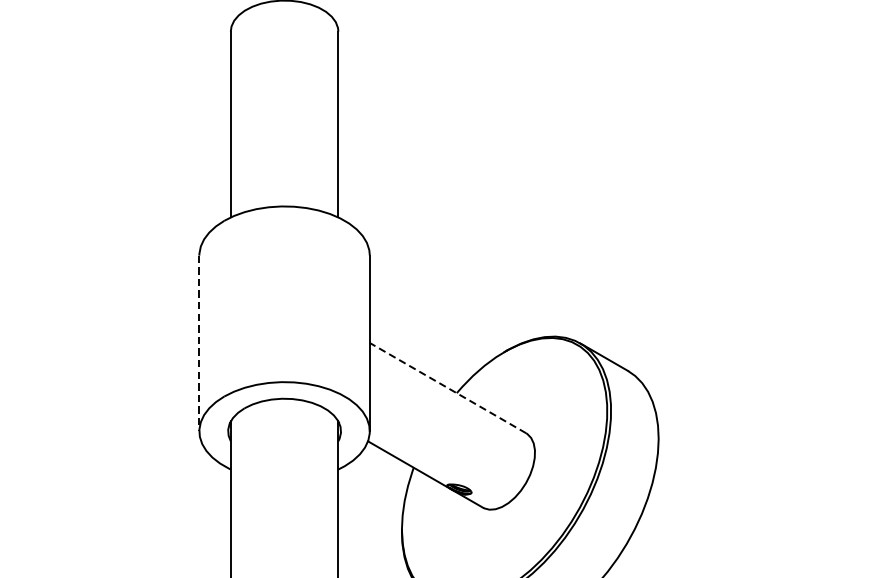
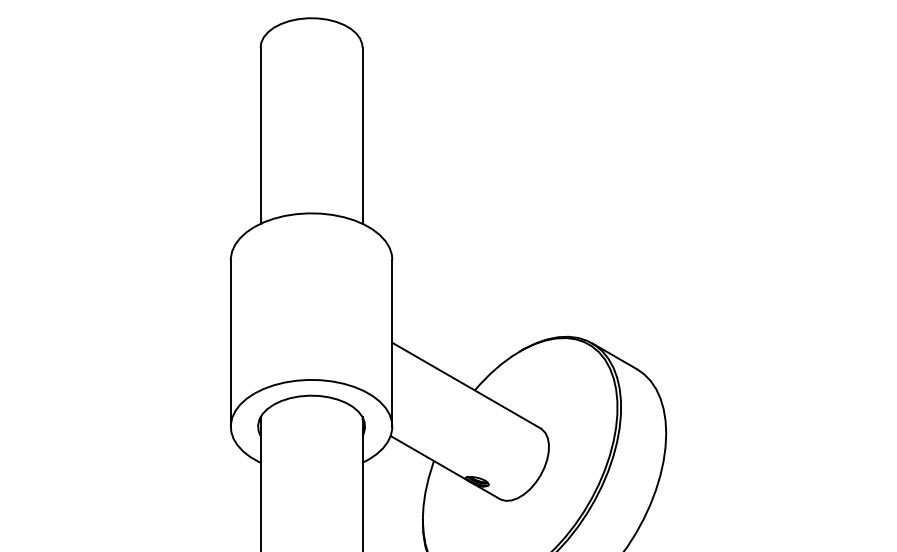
line: (199, 343) -> (230, 343), dashed -> solid
line: (448, 388) -> (466, 385), dashed -> solid

